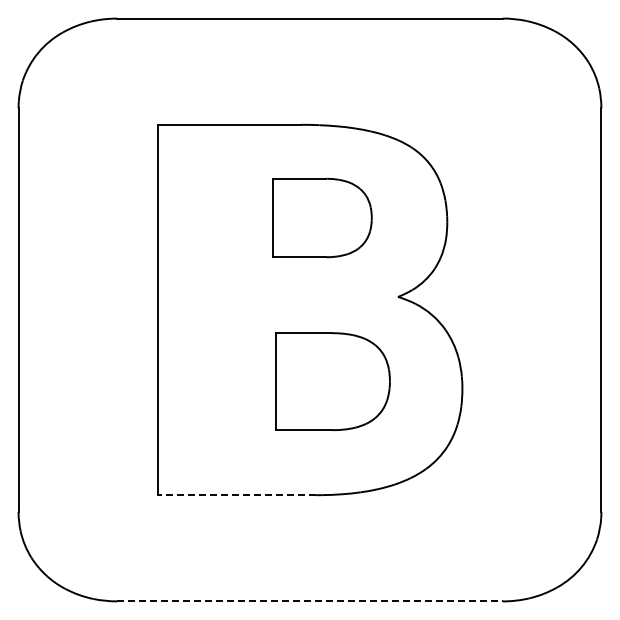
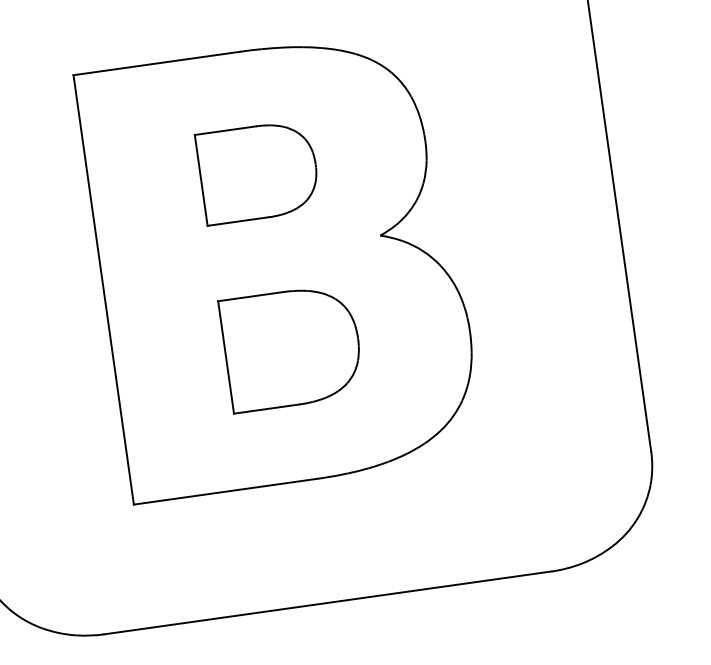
part: (322, 217) -> (258, 171), moved
part: (332, 381) -> (291, 348), moved
line: (236, 495) -> (225, 492), dashed -> solid
line: (310, 601) -> (328, 602), dashed -> solid

